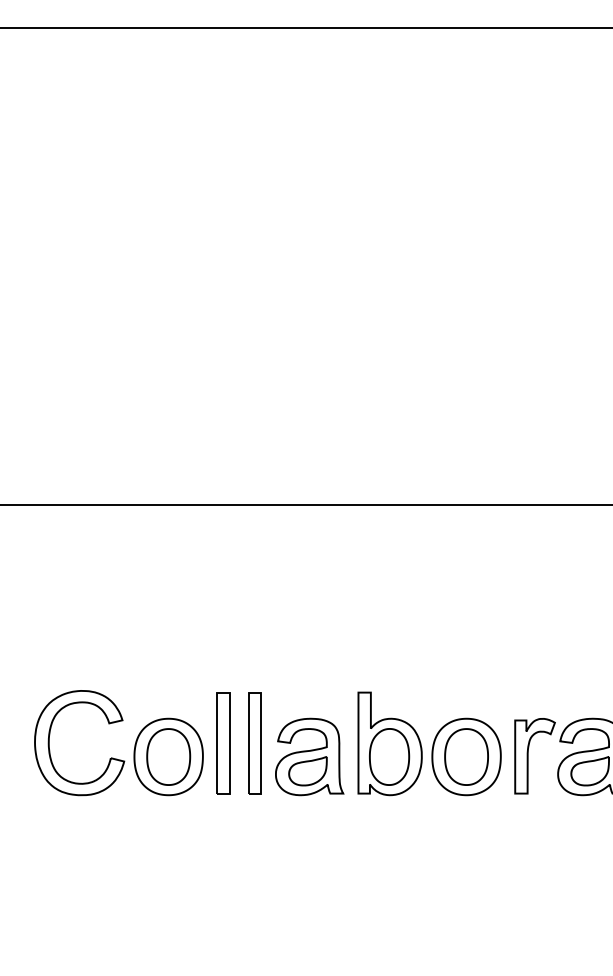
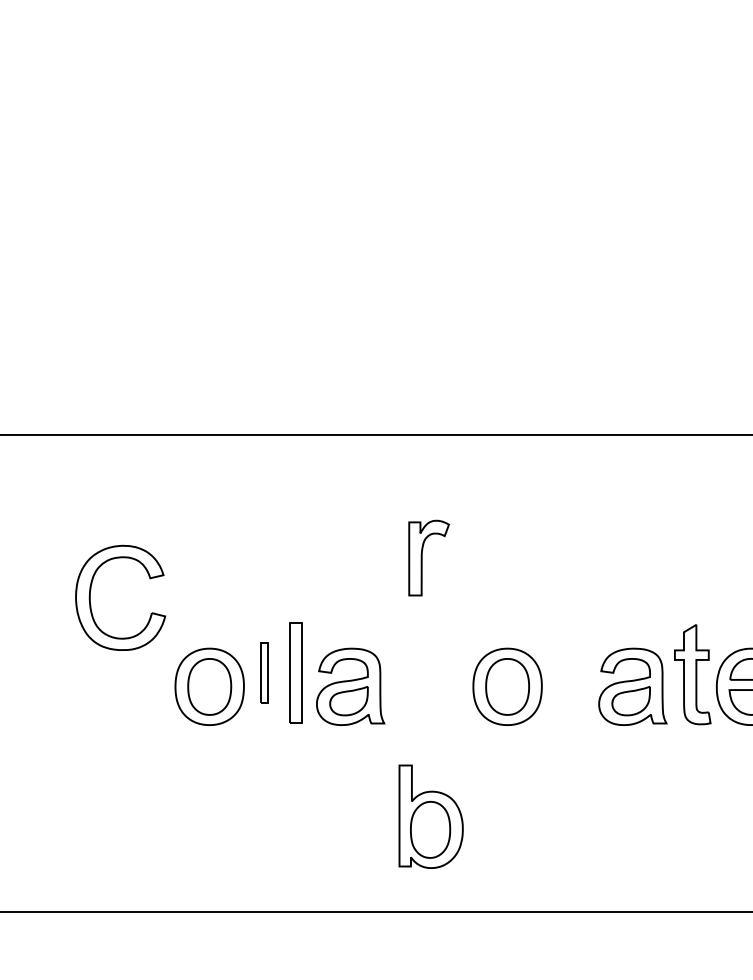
part: (50, 735) -> (91, 590), moved
part: (223, 742) -> (264, 672), size x0.6
part: (389, 743) -> (430, 816), moved
part: (534, 755) -> (428, 557), moved

